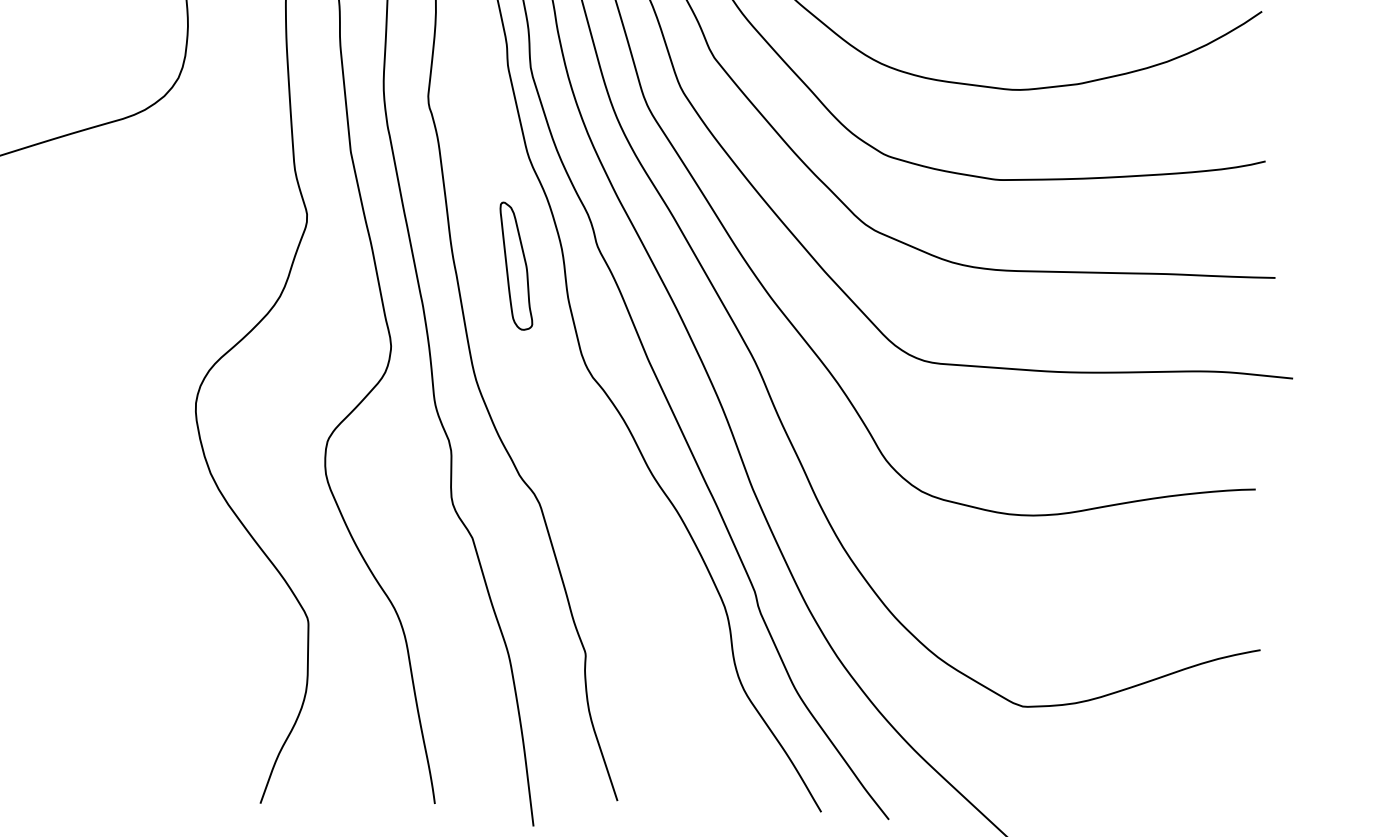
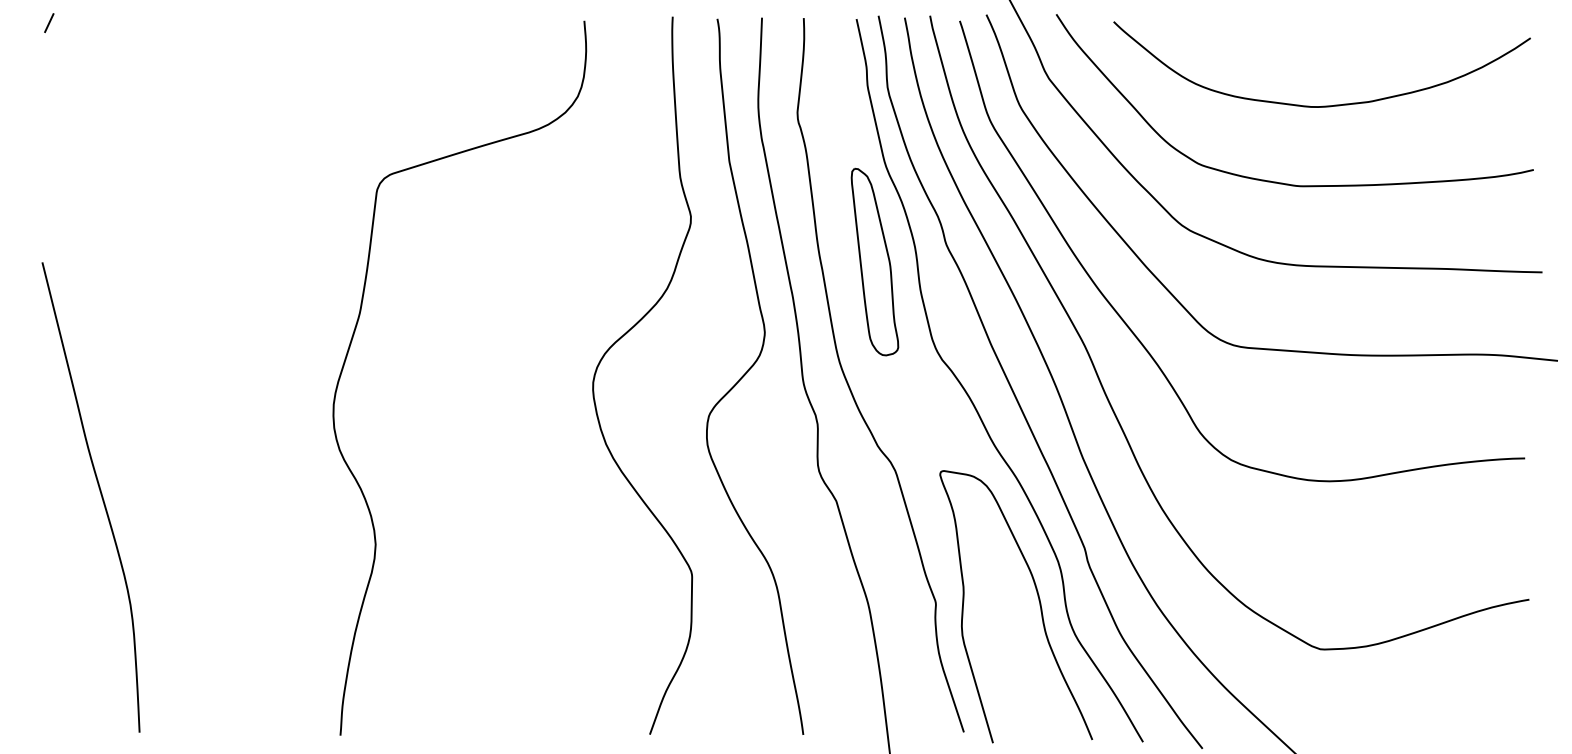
part: (515, 265) -> (874, 261), size x1.67
curve: (702, 651) -> (1038, 600), added

